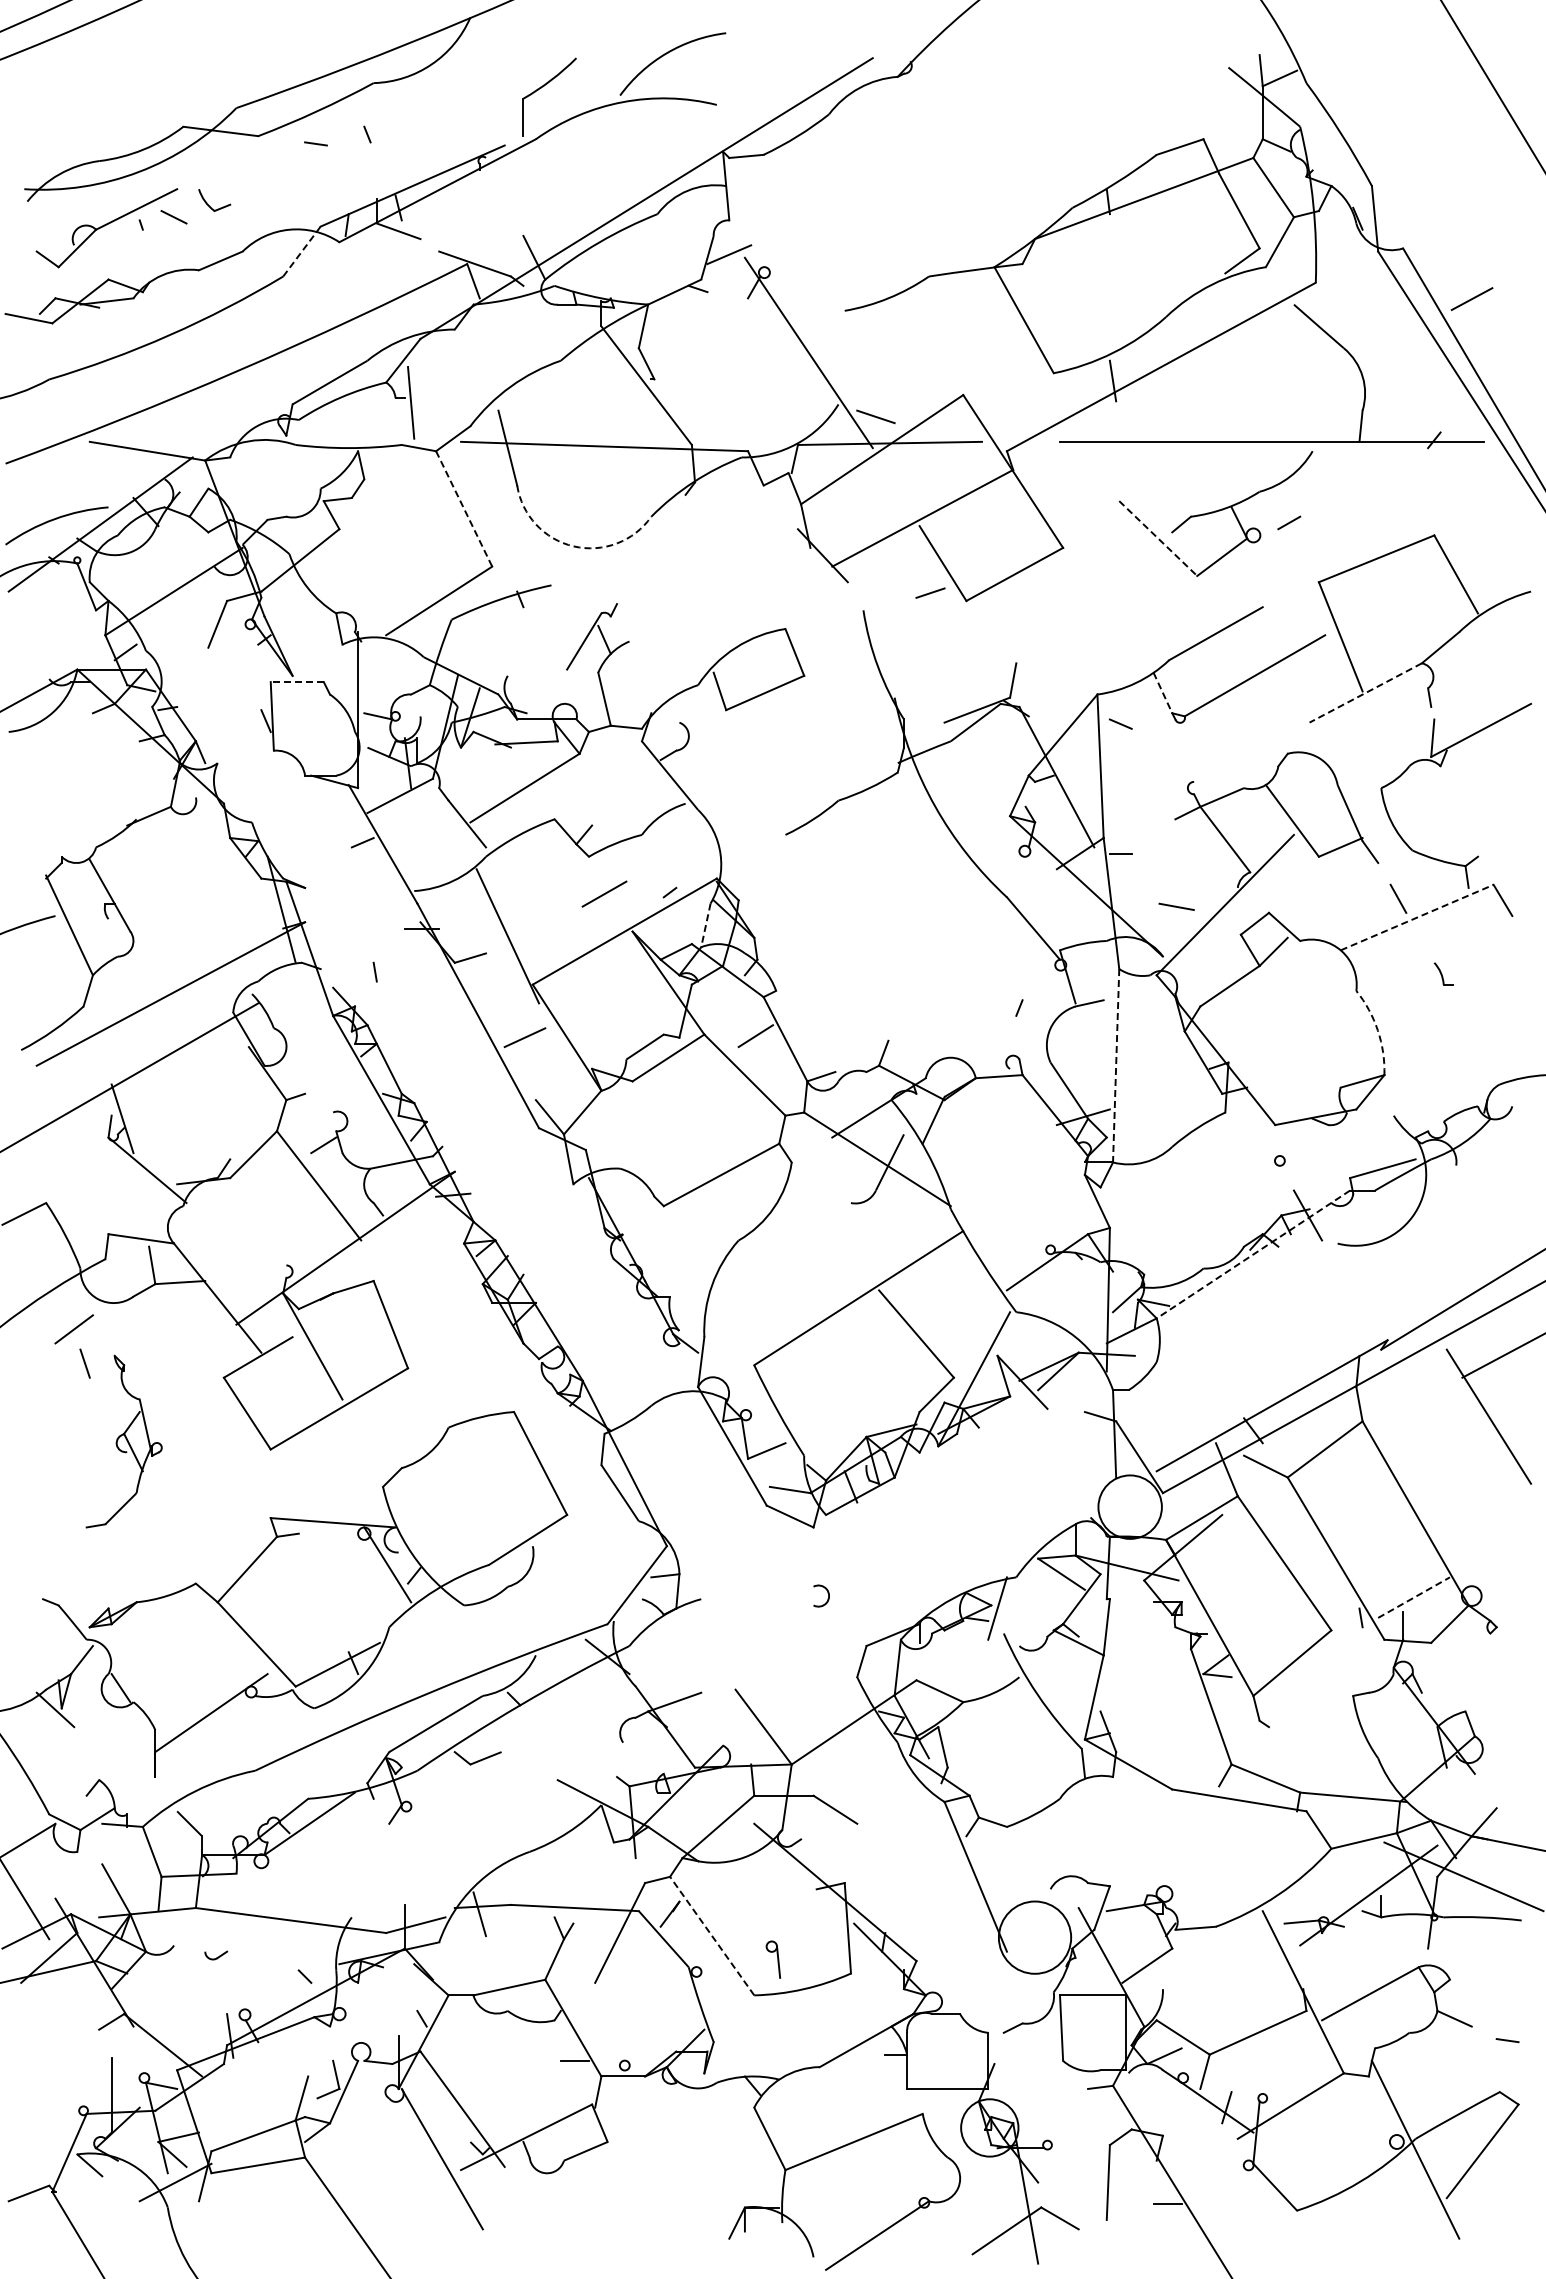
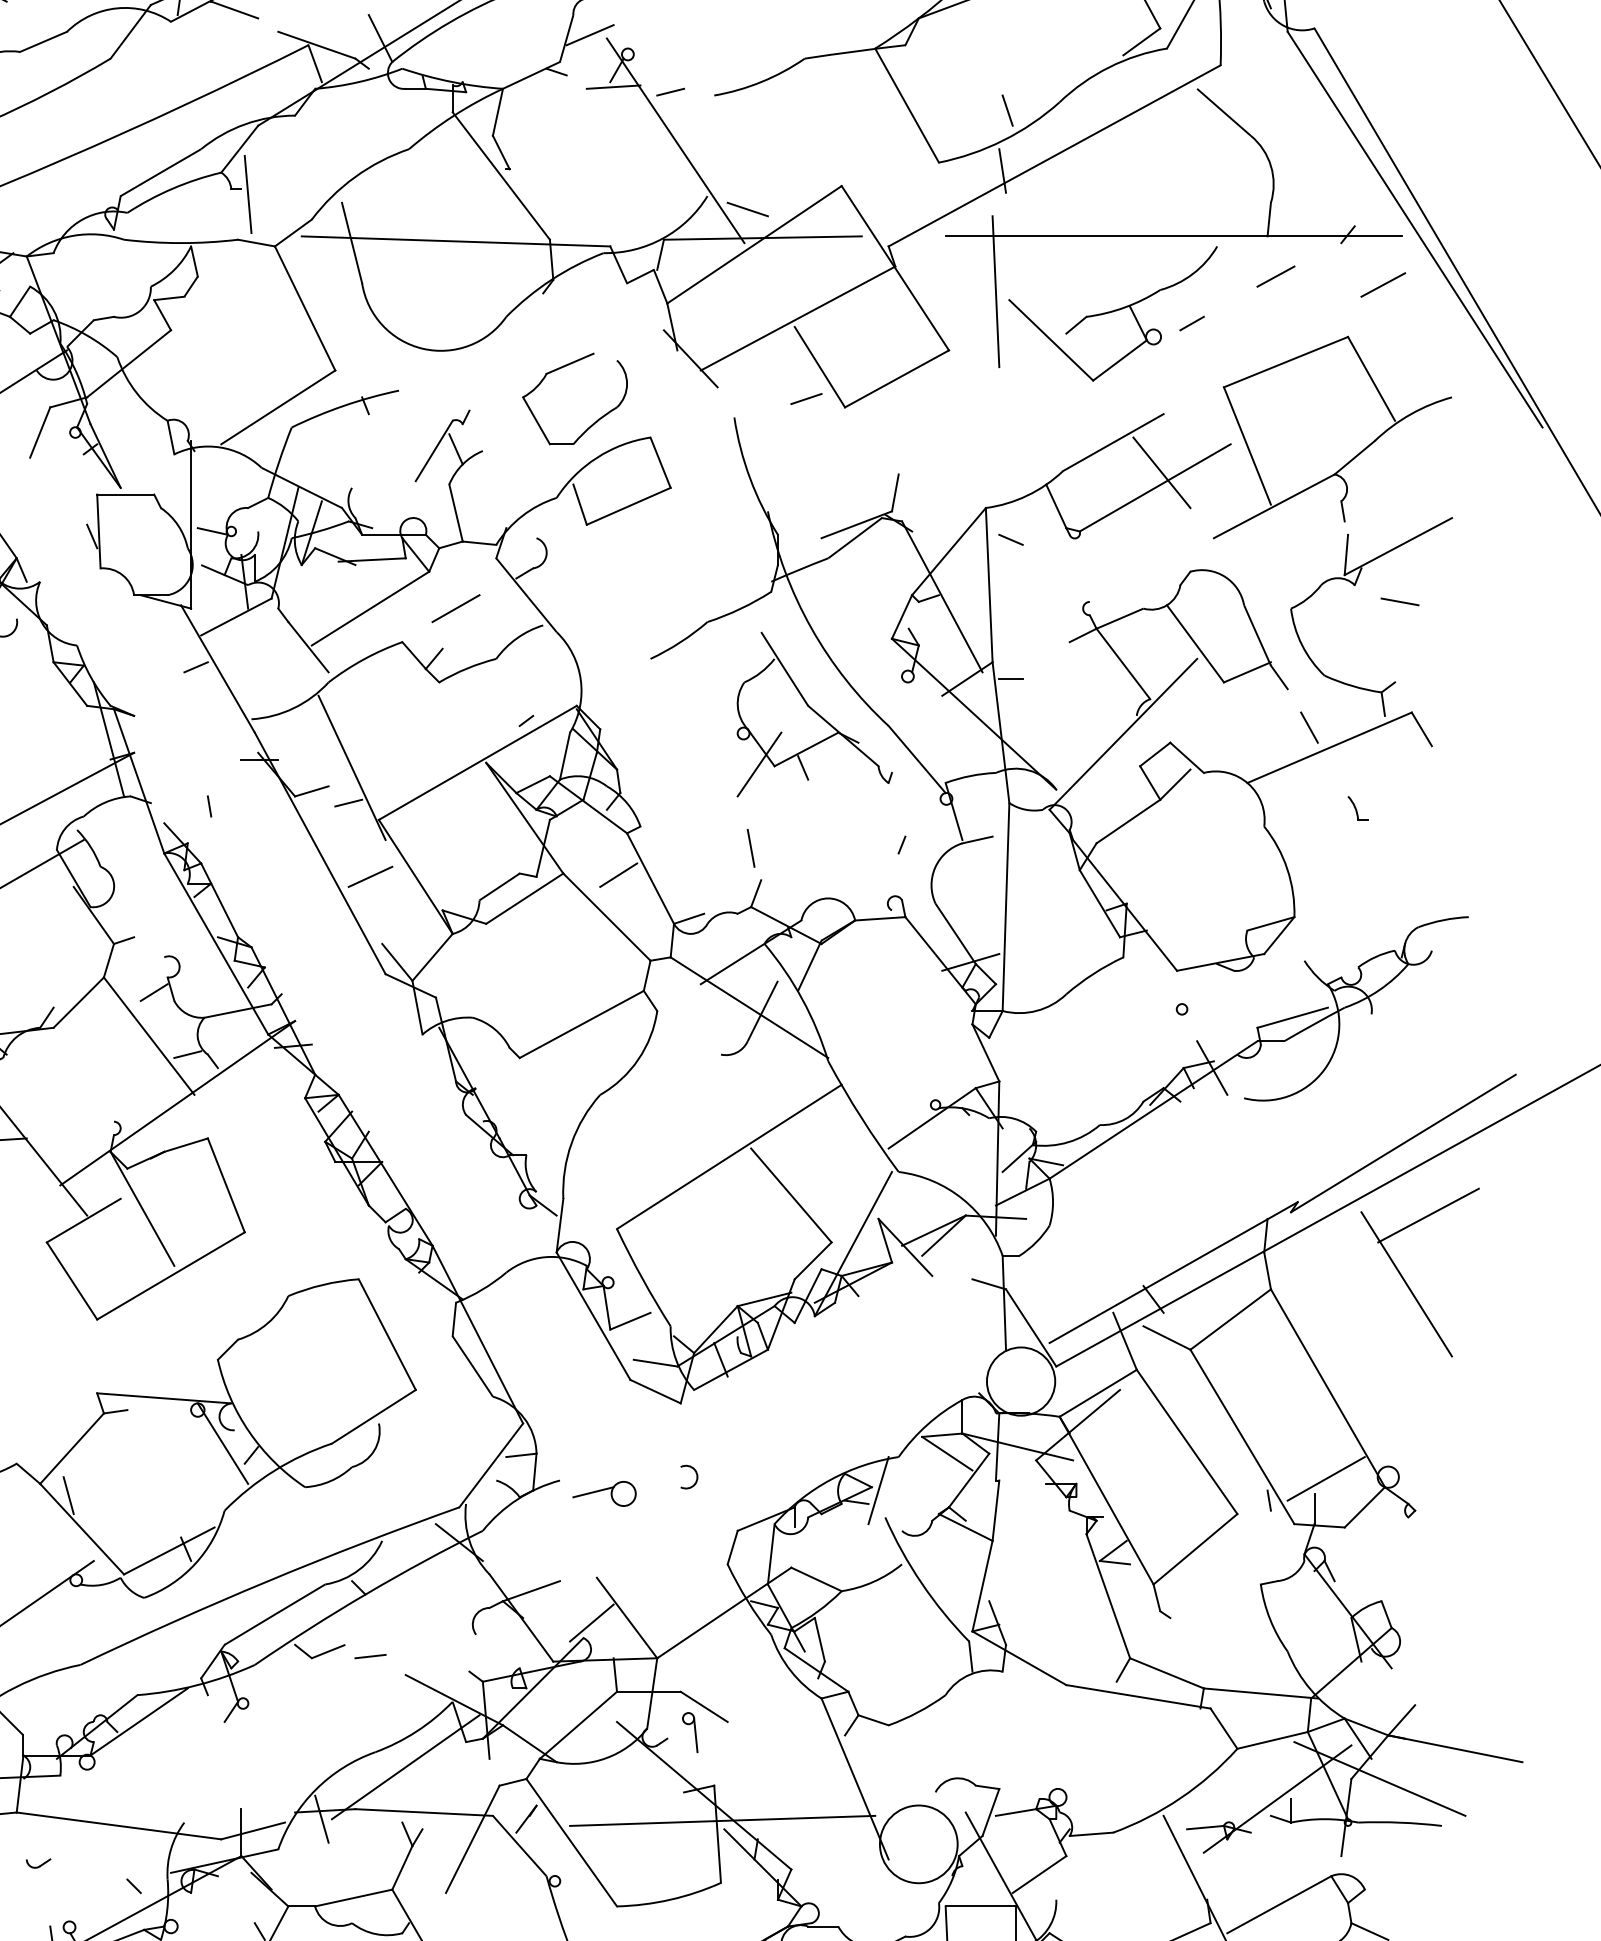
line: (302, 251) -> (131, 31), dashed -> solid
line: (1471, 298) -> (1382, 284), moved
line: (751, 302) -> (614, 86), added
line: (803, 307) -> (669, 91), added
line: (1117, 324) -> (1007, 110), added
line: (1367, 478) -> (1276, 275), added
line: (1106, 493) -> (995, 291), added
line: (464, 509) -> (305, 309), dashed -> solid
line: (1158, 538) -> (1051, 340), dashed -> solid
arc: (573, 546) -> (422, 348), dashed -> solid
part: (734, 613) -> (595, 420), added
line: (1260, 661) -> (1161, 472), added
line: (297, 682) -> (125, 495), dashed -> solid
line: (1163, 693) -> (1056, 506), dashed -> solid
line: (1365, 693) -> (1274, 506), dashed -> solid
part: (938, 886) -> (815, 714), added
line: (604, 893) -> (455, 607), moved
line: (1176, 906) -> (1399, 601), moved
line: (1417, 917) -> (1329, 747), dashed -> solid
line: (705, 925) -> (564, 756), dashed -> solid
line: (504, 968) -> (348, 802), added
line: (879, 1011) -> (751, 848), added
arc: (1377, 1030) -> (1286, 869), dashed -> solid
line: (1116, 1065) -> (1006, 906), dashed -> solid
line: (354, 1202) -> (187, 1054), added
line: (1253, 1254) -> (1153, 1109), dashed -> solid
line: (1414, 1597) -> (1326, 1478), dashed -> solid
part: (742, 1611) -> (604, 1493), added
line: (243, 1613) -> (67, 1495), added
line: (730, 1731) -> (591, 1622), added
line: (524, 1762) -> (369, 1656), added
line: (557, 1865) -> (405, 1766), added
line: (852, 1915) -> (722, 1820), added
line: (712, 1936) -> (572, 1843), dashed -> solid
part: (773, 1959) -> (690, 1732), moved

